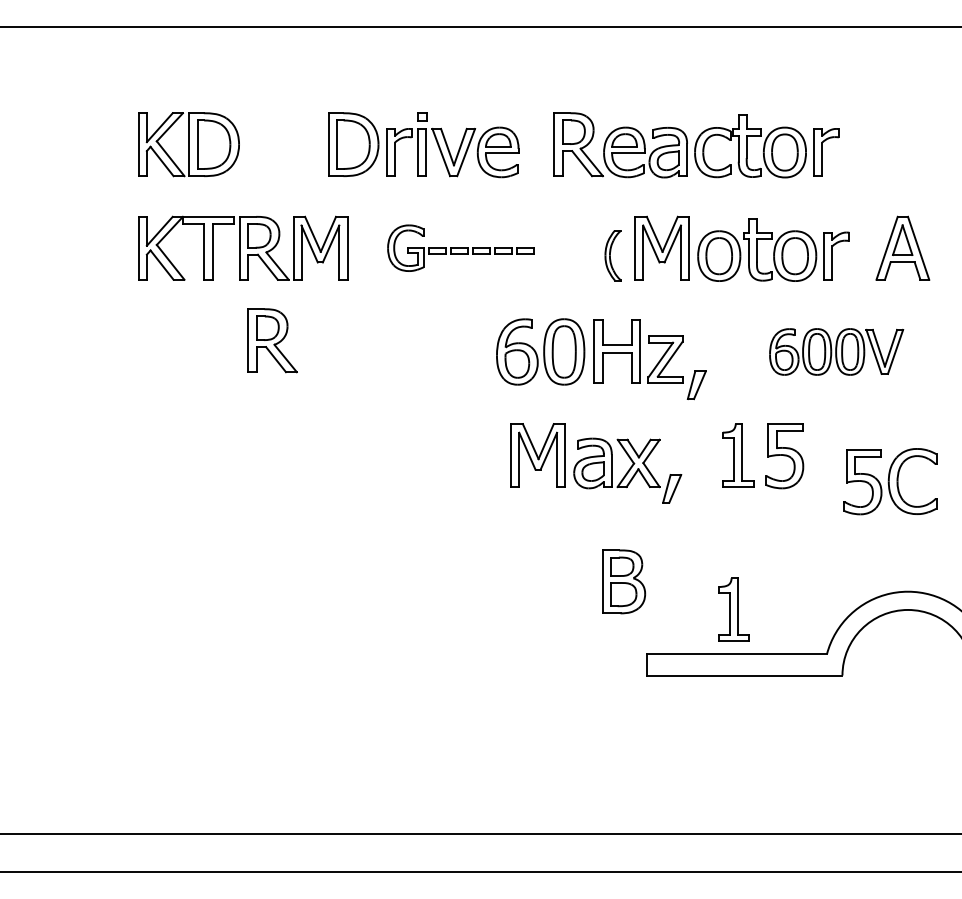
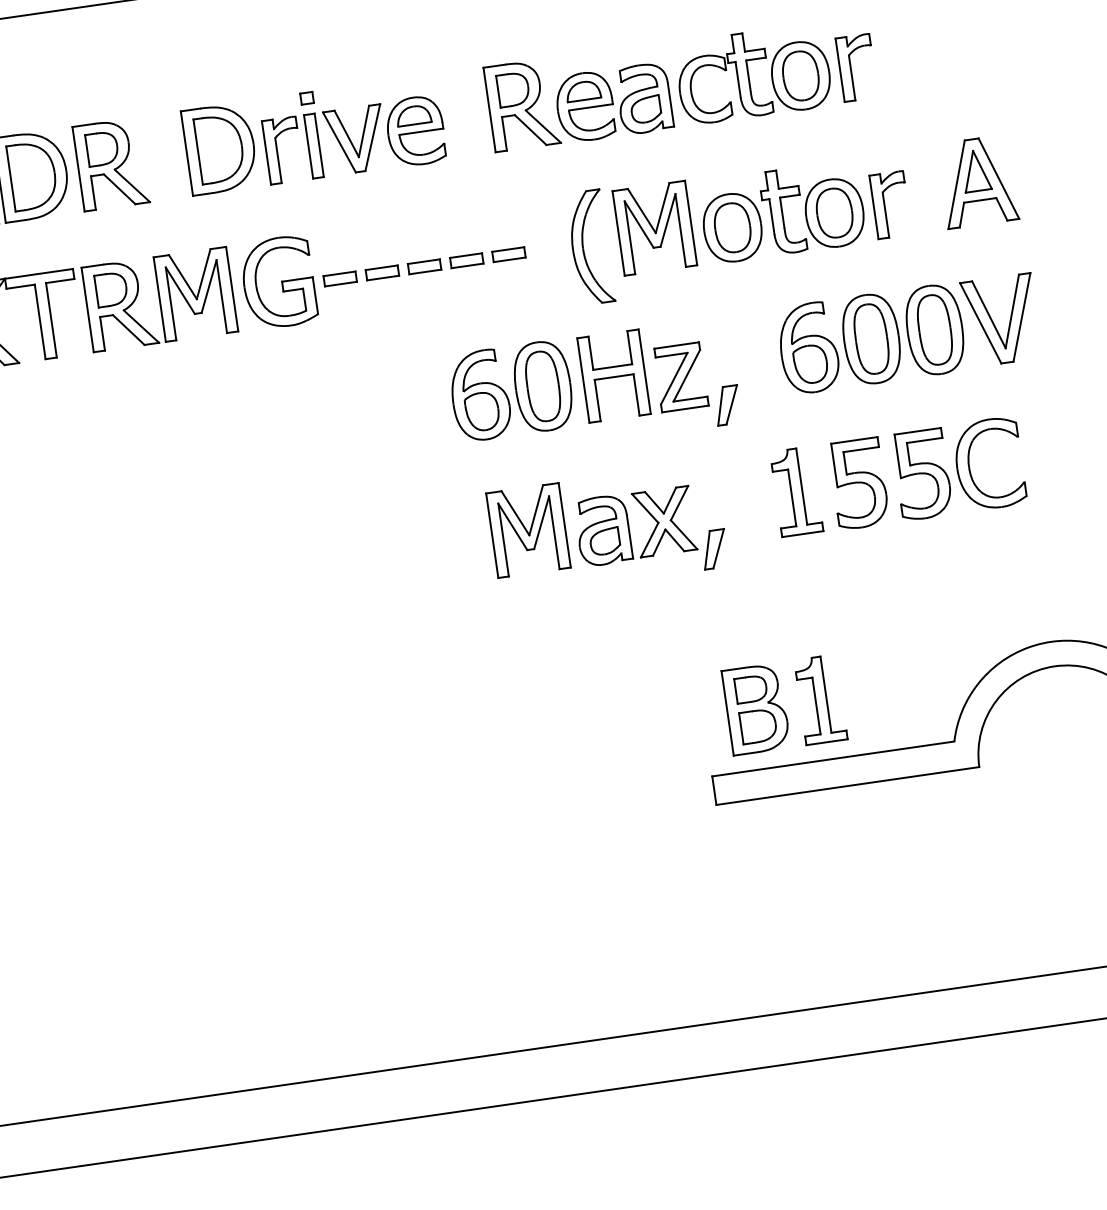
part: (460, 247) -> (383, 266), size x1.43
part: (612, 255) -> (589, 247), size x1.67
part: (272, 340) -> (111, 164), moved
part: (836, 351) -> (908, 333), size x1.43
part: (890, 481) -> (959, 468), moved
part: (624, 581) -> (757, 708), moved

